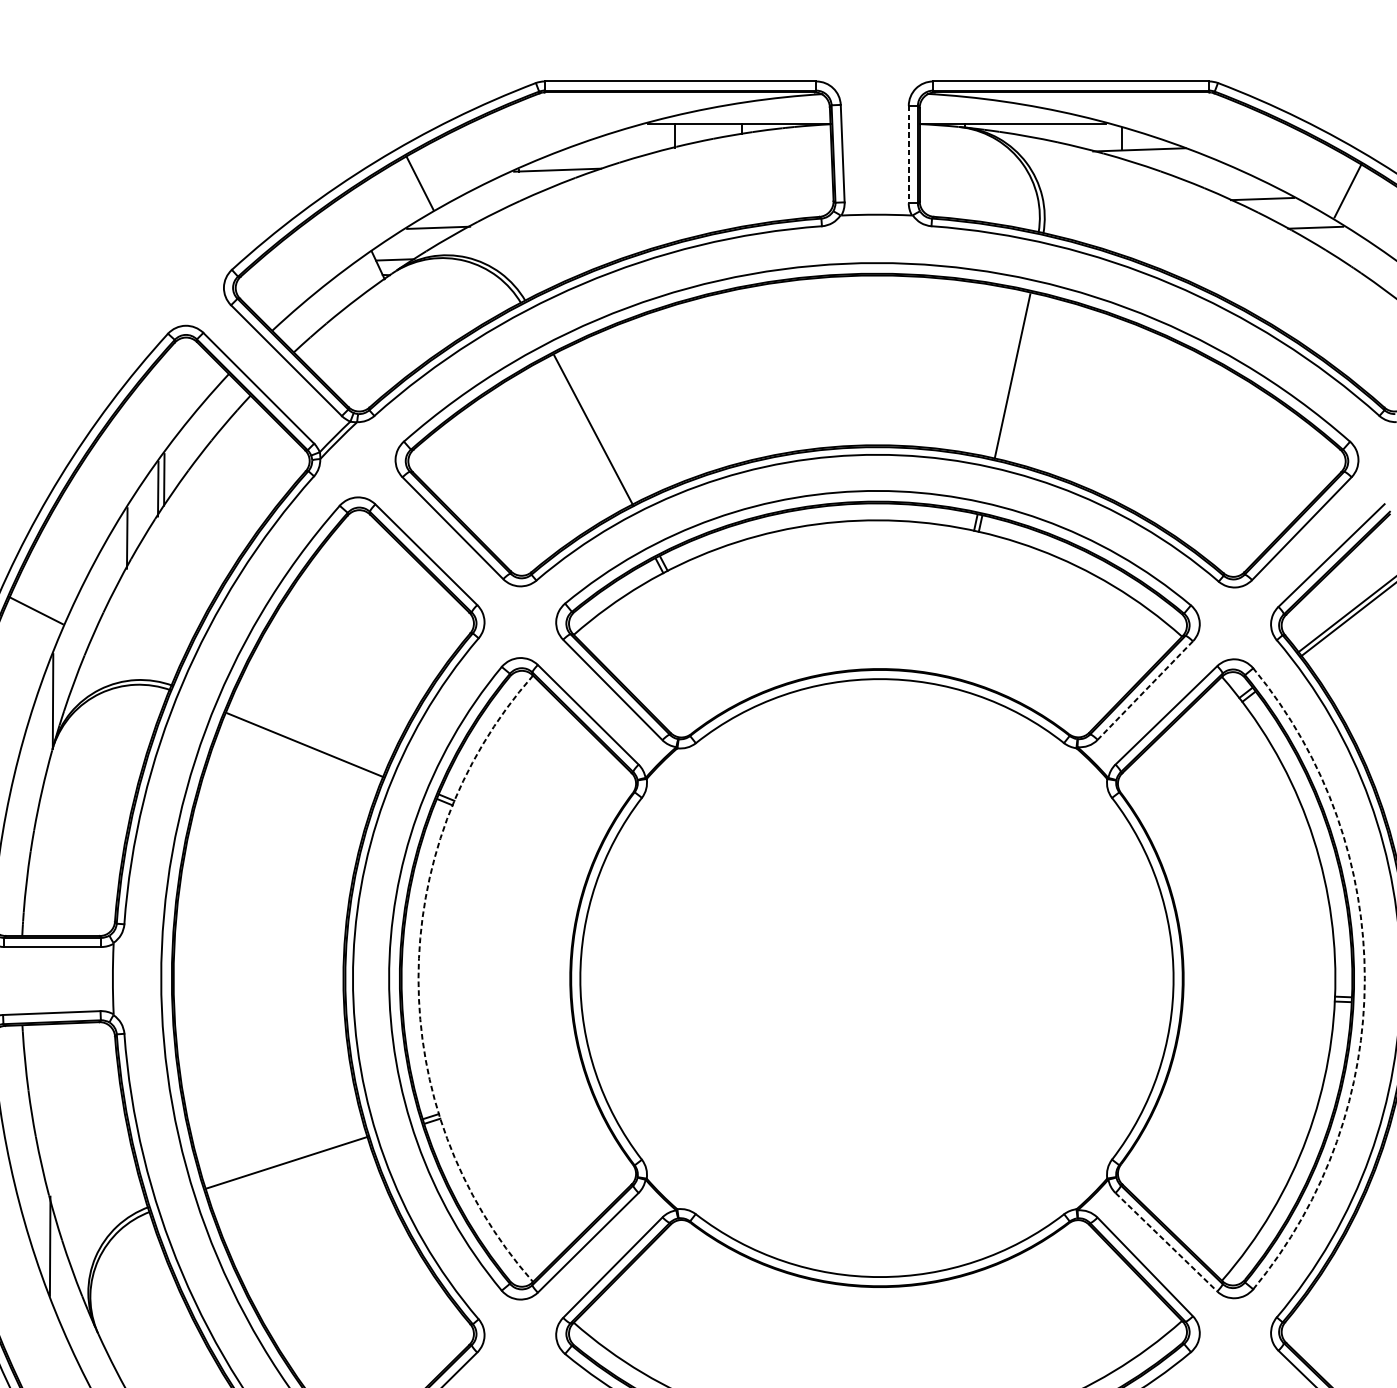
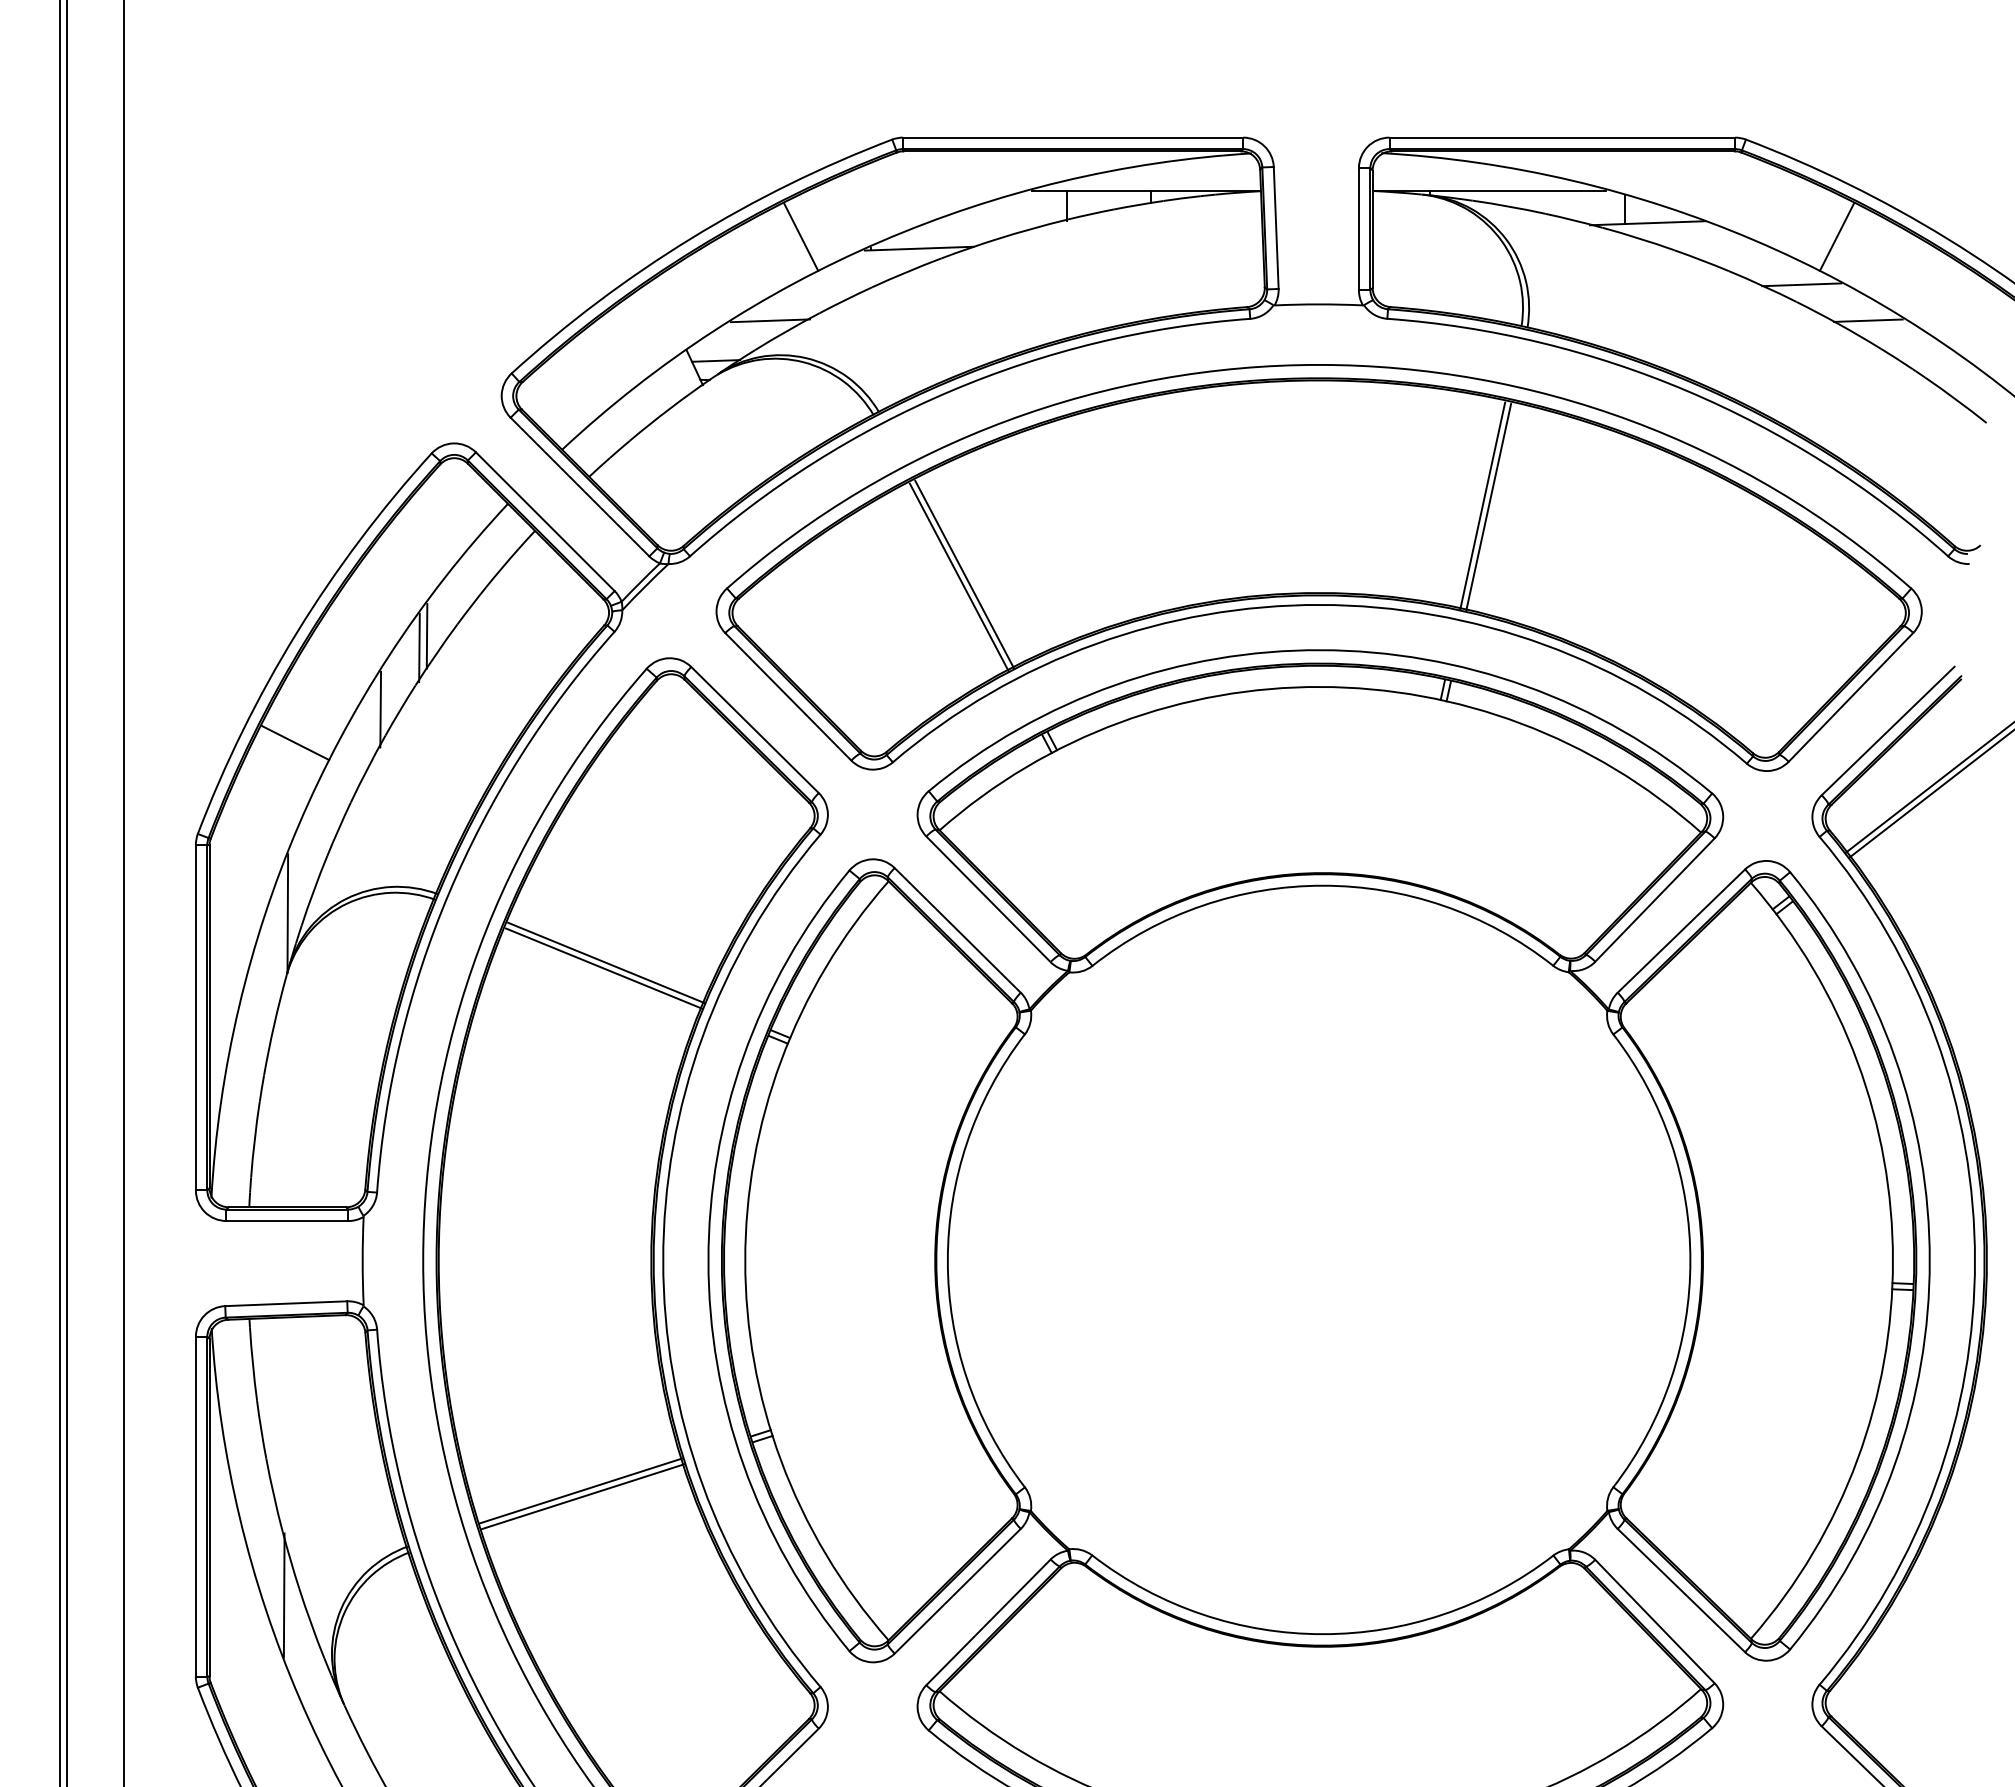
line: (908, 154) -> (1358, 229), dashed -> solid
line: (420, 182) -> (801, 236), moved
line: (1347, 190) -> (1836, 236), moved
line: (1007, 375) -> (1482, 505), added
line: (588, 432) -> (958, 577), added
line: (36, 611) -> (295, 743), moved
line: (1145, 690) -> (1655, 900), dashed -> solid
line: (307, 740) -> (606, 962), added
arc: (418, 978) -> (745, 1260), dashed -> solid
arc: (1364, 978) -> (1929, 1260), dashed -> solid
line: (288, 1167) -> (582, 1496), added
line: (1166, 1242) -> (1681, 1590), dashed -> solid

